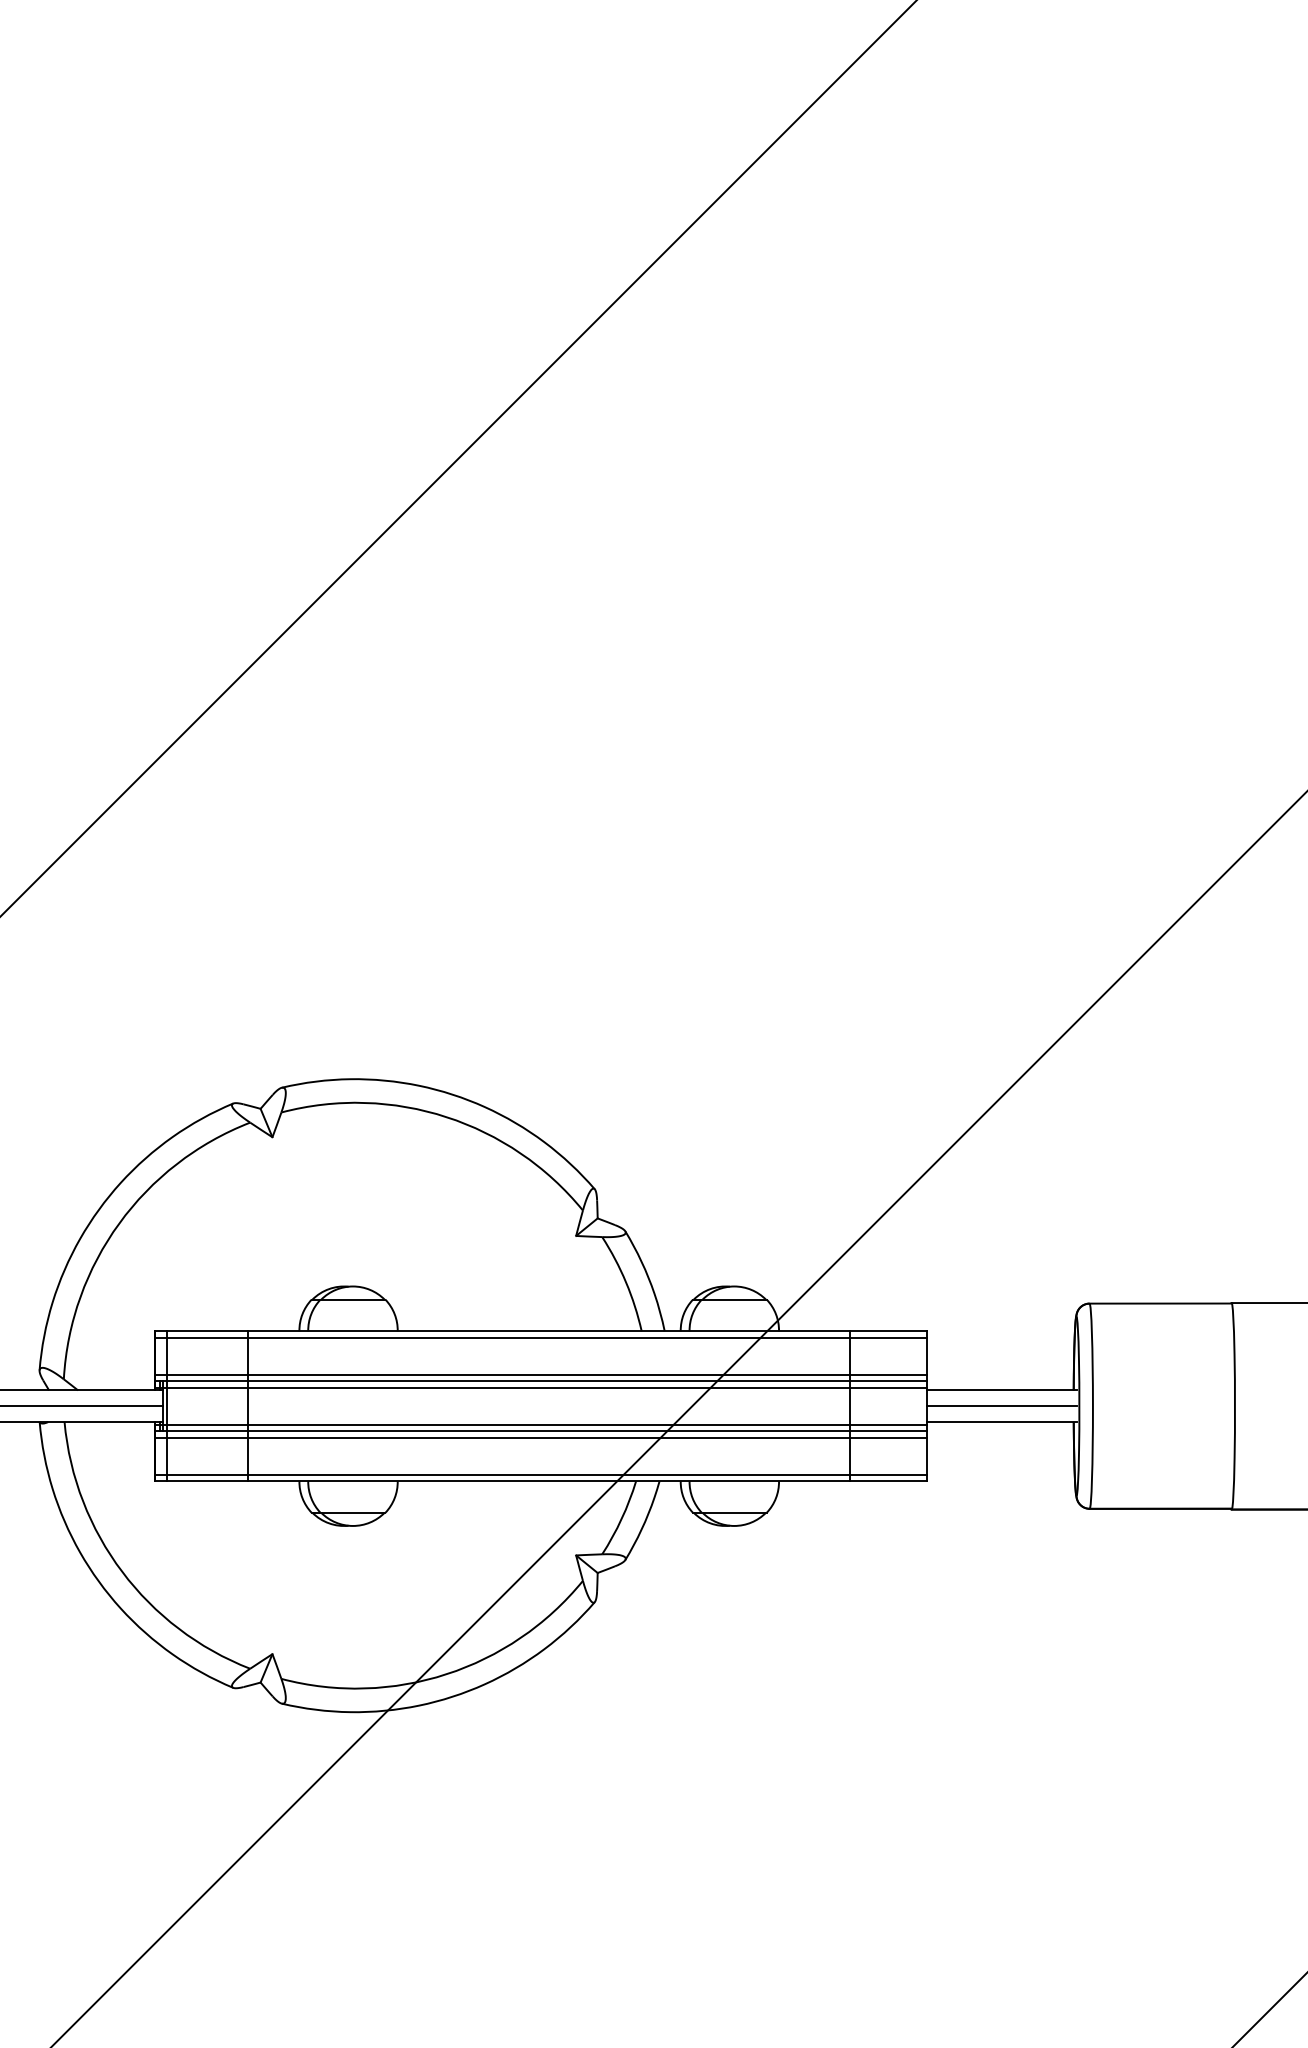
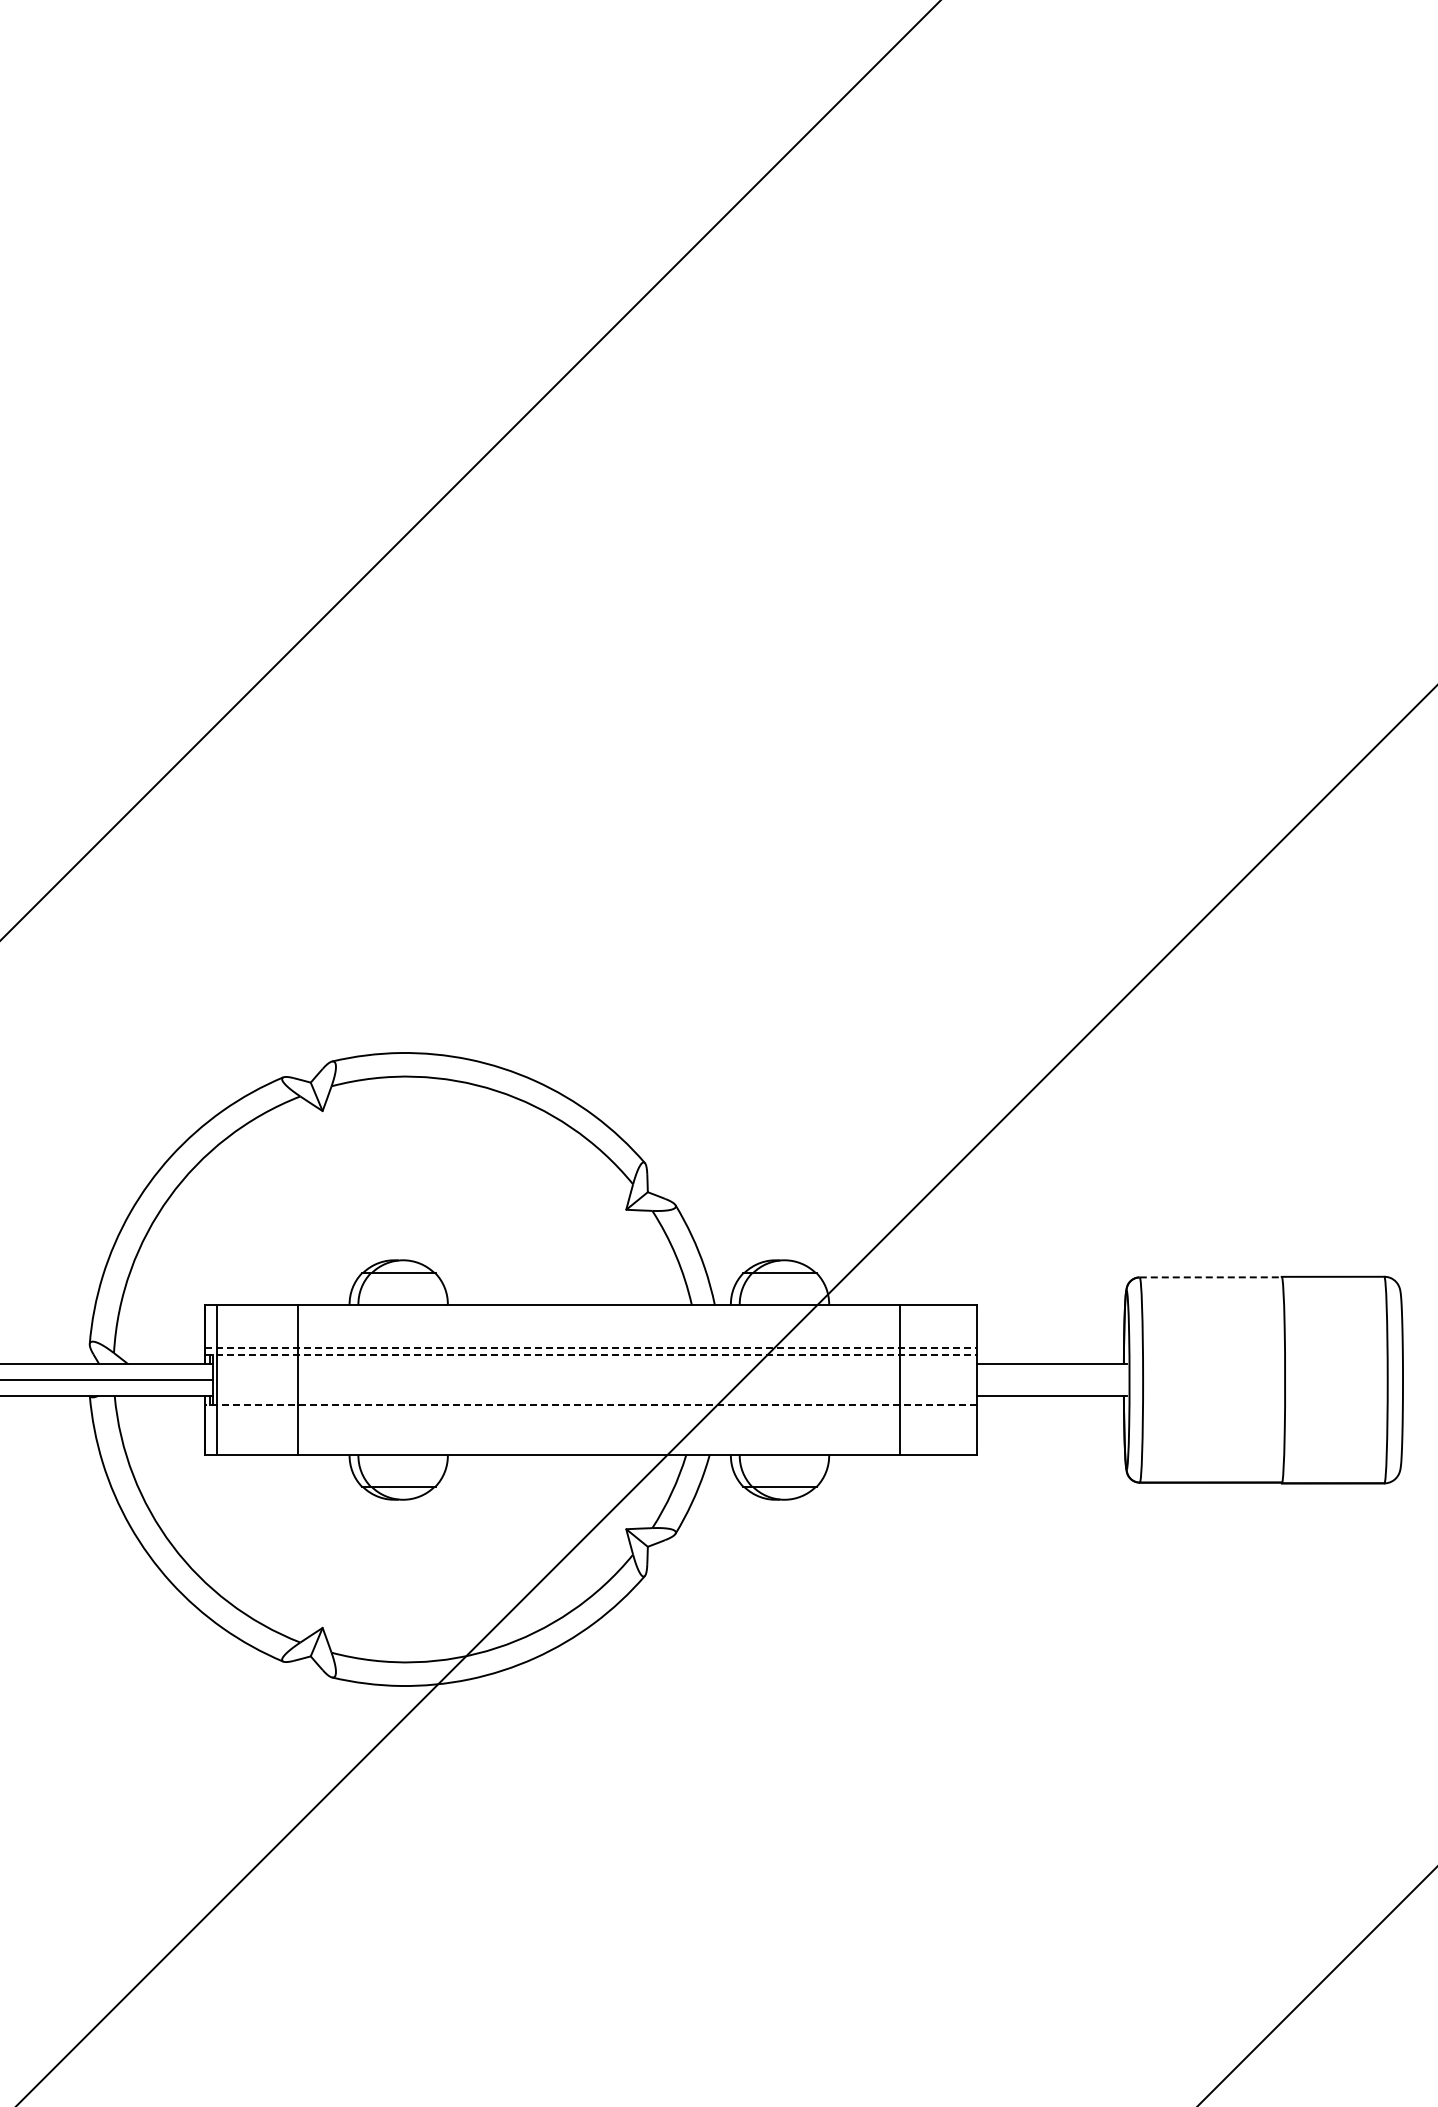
line: (1161, 1303) -> (1211, 1277), solid -> dashed
line: (540, 1337) -> (590, 1311), removed
line: (540, 1374) -> (590, 1348), solid -> dashed
line: (540, 1381) -> (590, 1355), solid -> dashed
line: (540, 1387) -> (590, 1361), removed
line: (1001, 1406) -> (1051, 1380), removed
line: (540, 1424) -> (590, 1398), removed
line: (540, 1431) -> (590, 1405), solid -> dashed
line: (540, 1437) -> (590, 1411), removed
line: (540, 1474) -> (590, 1448), removed

